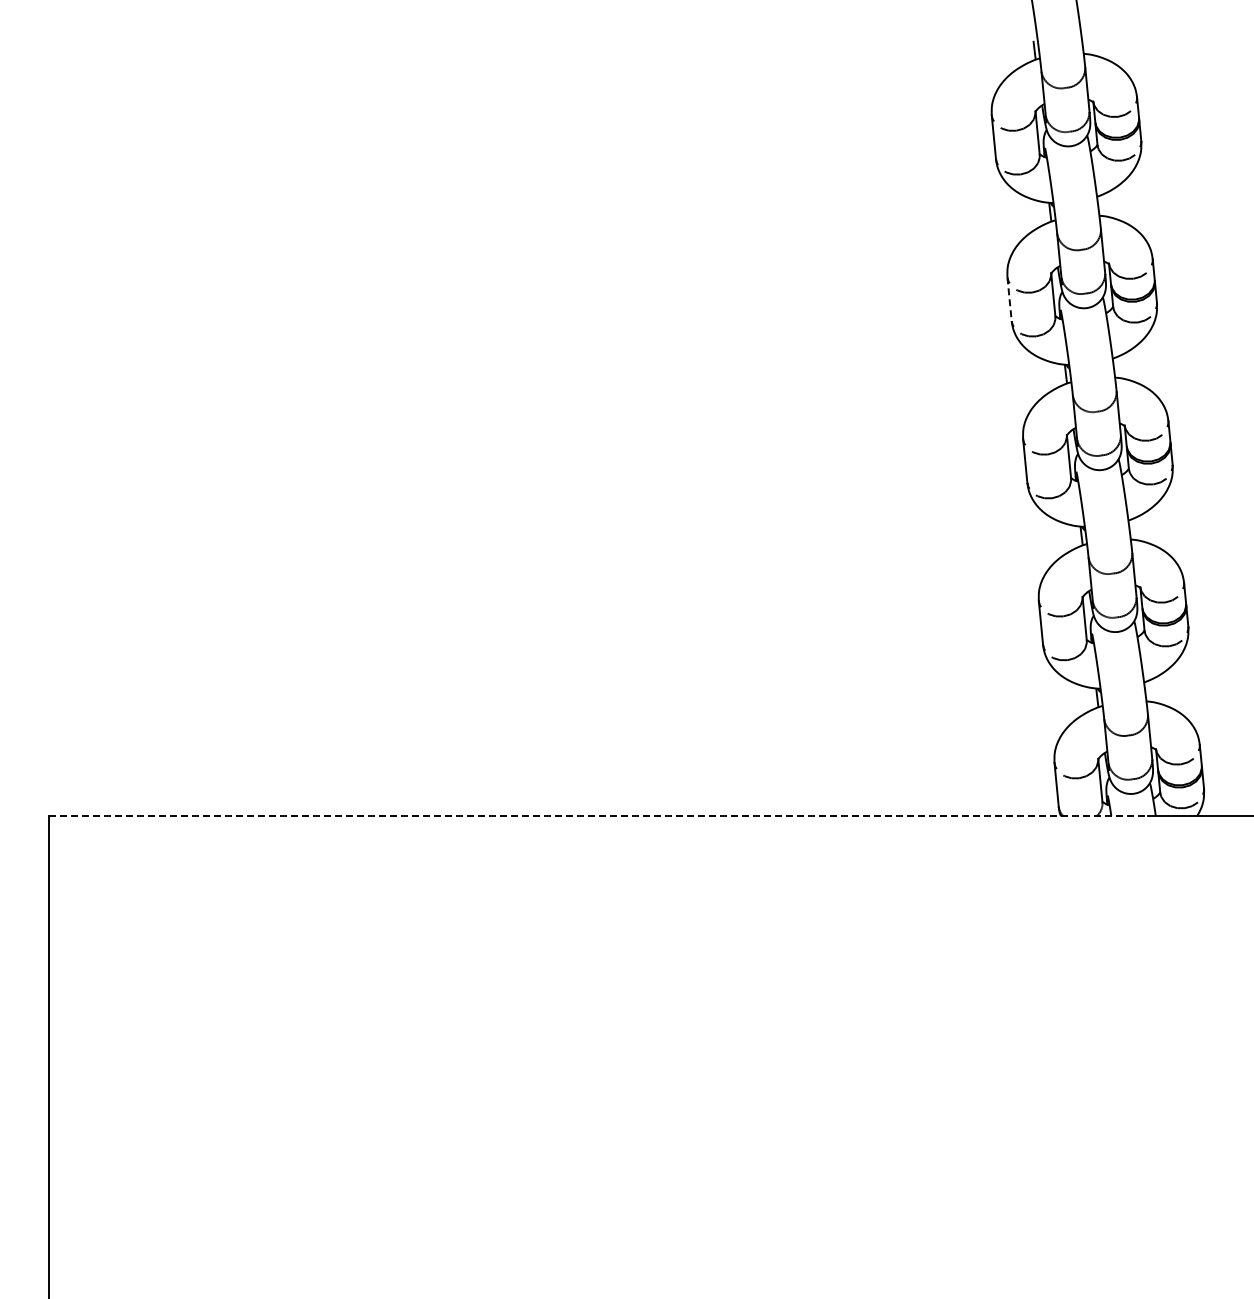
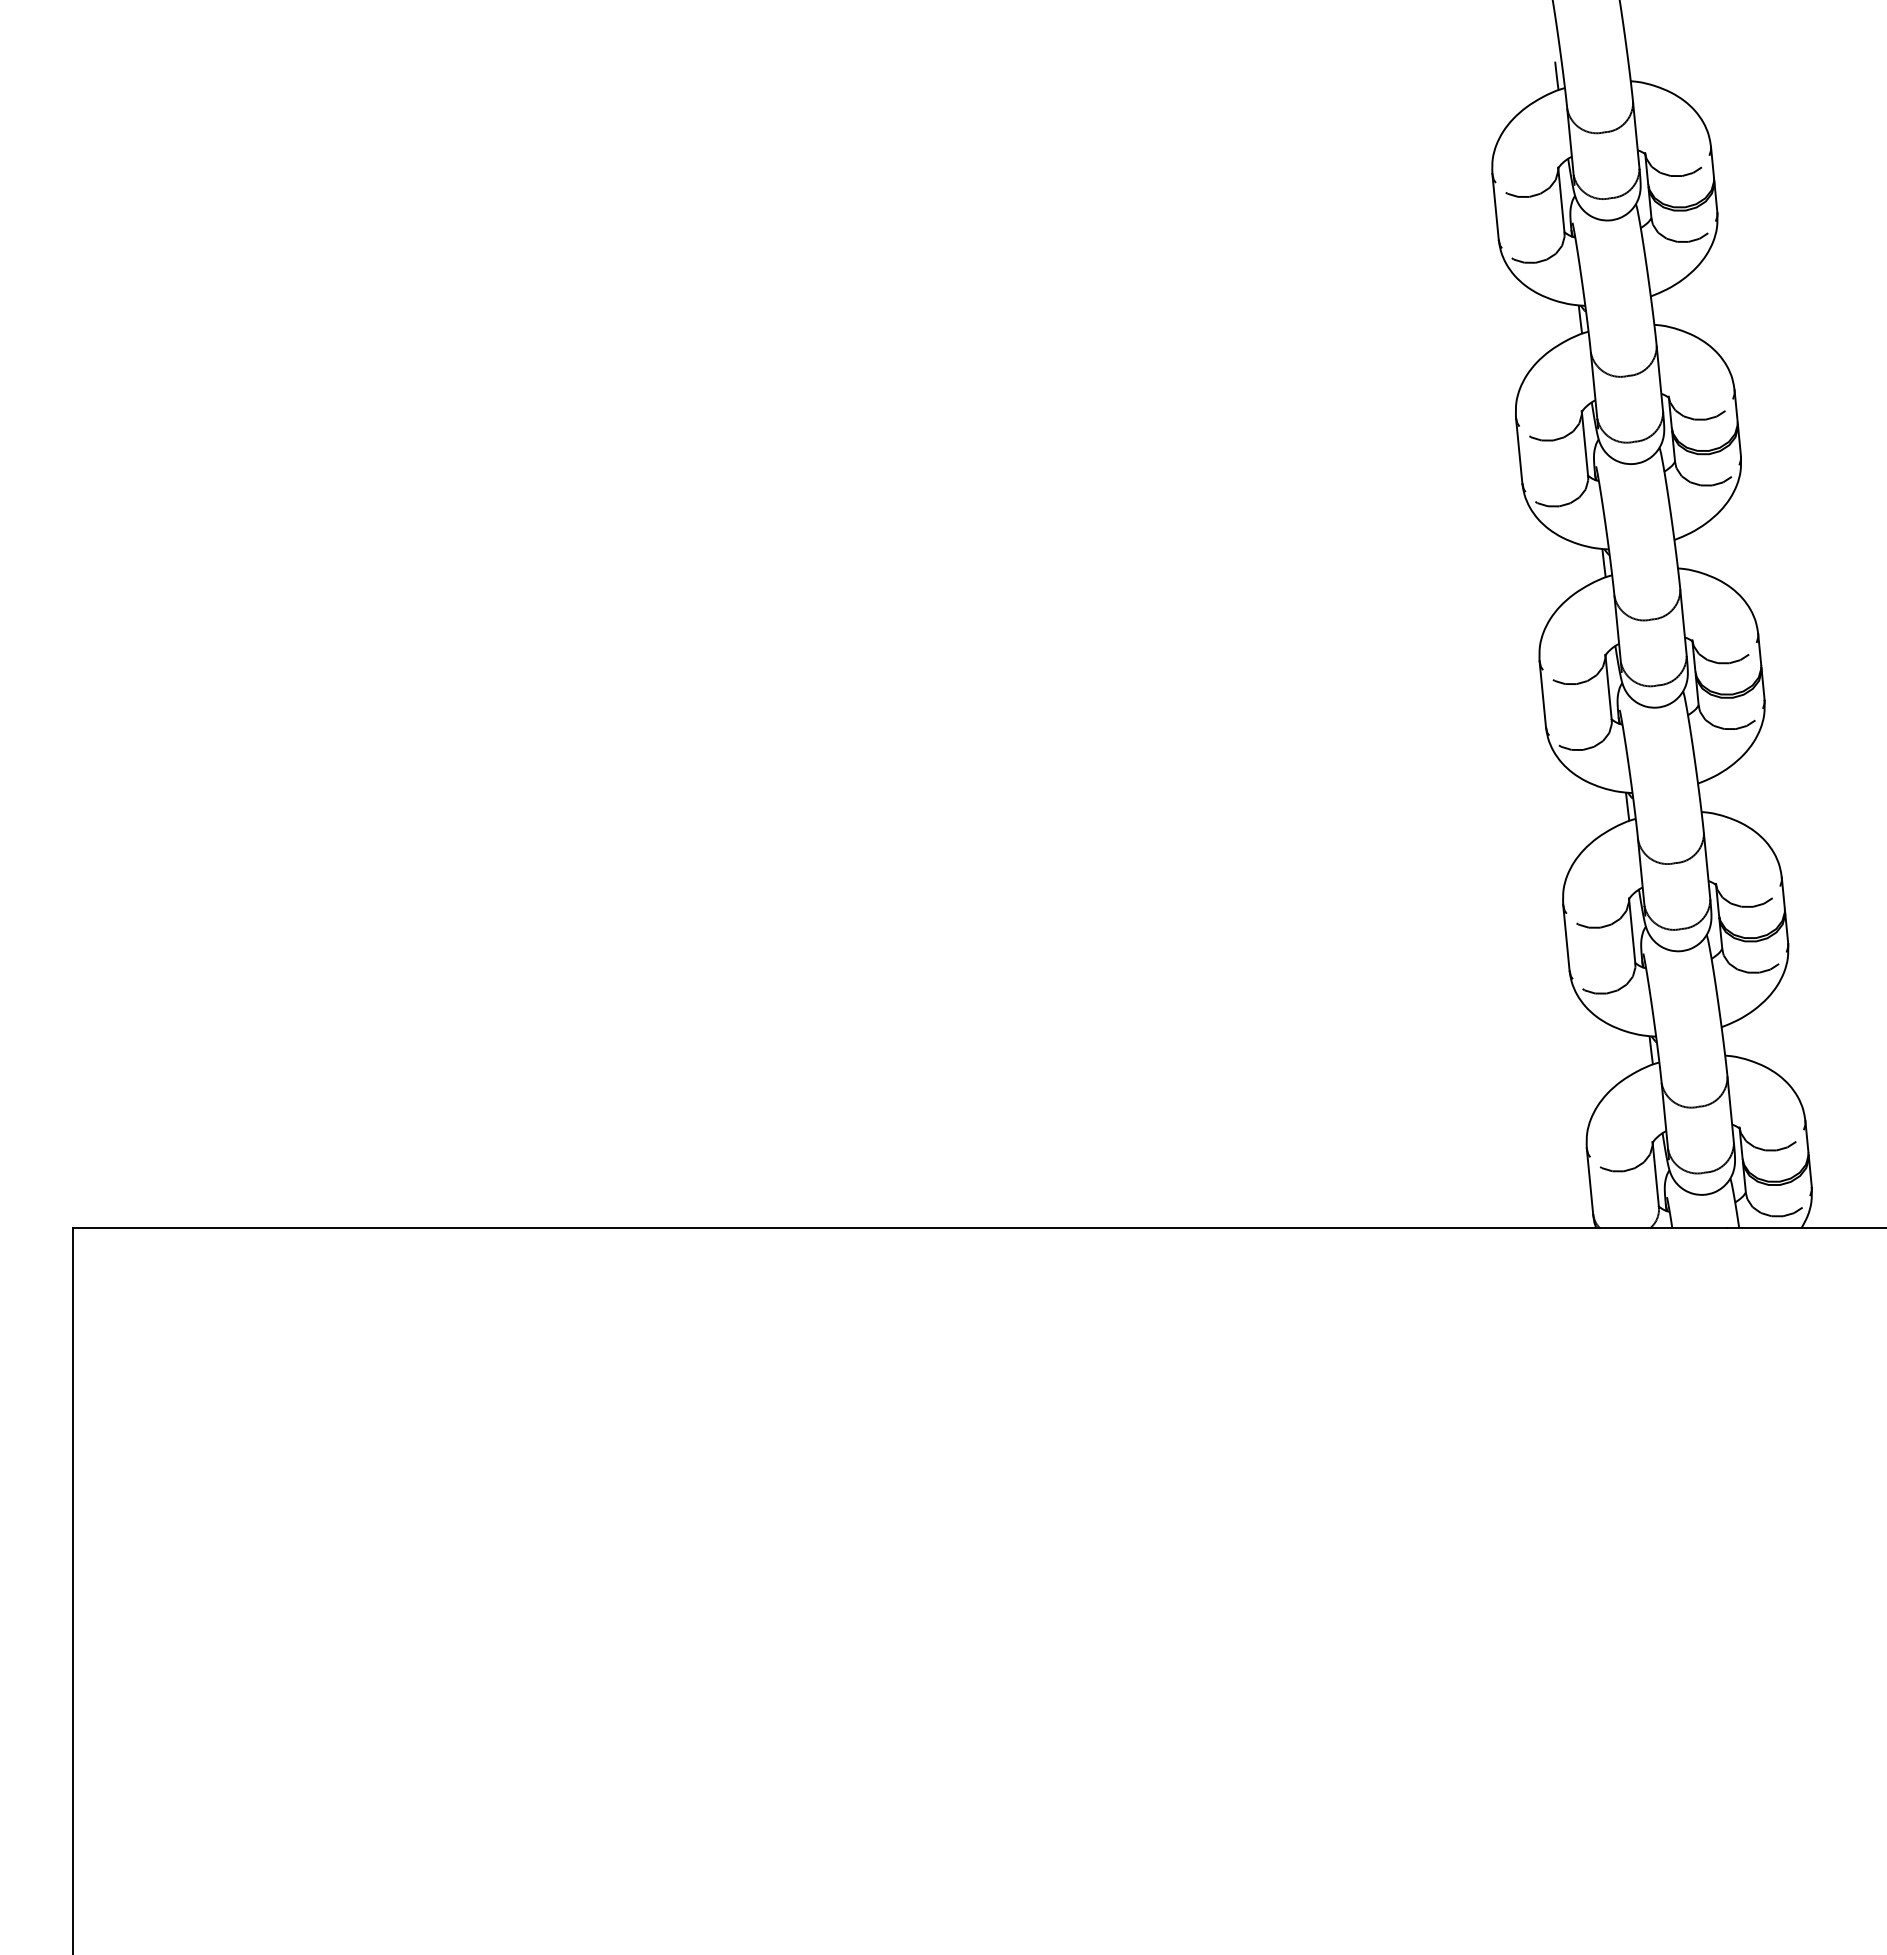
line: (1009, 299) -> (1519, 450), dashed -> solid
line: (598, 816) -> (900, 1228), dashed -> solid

